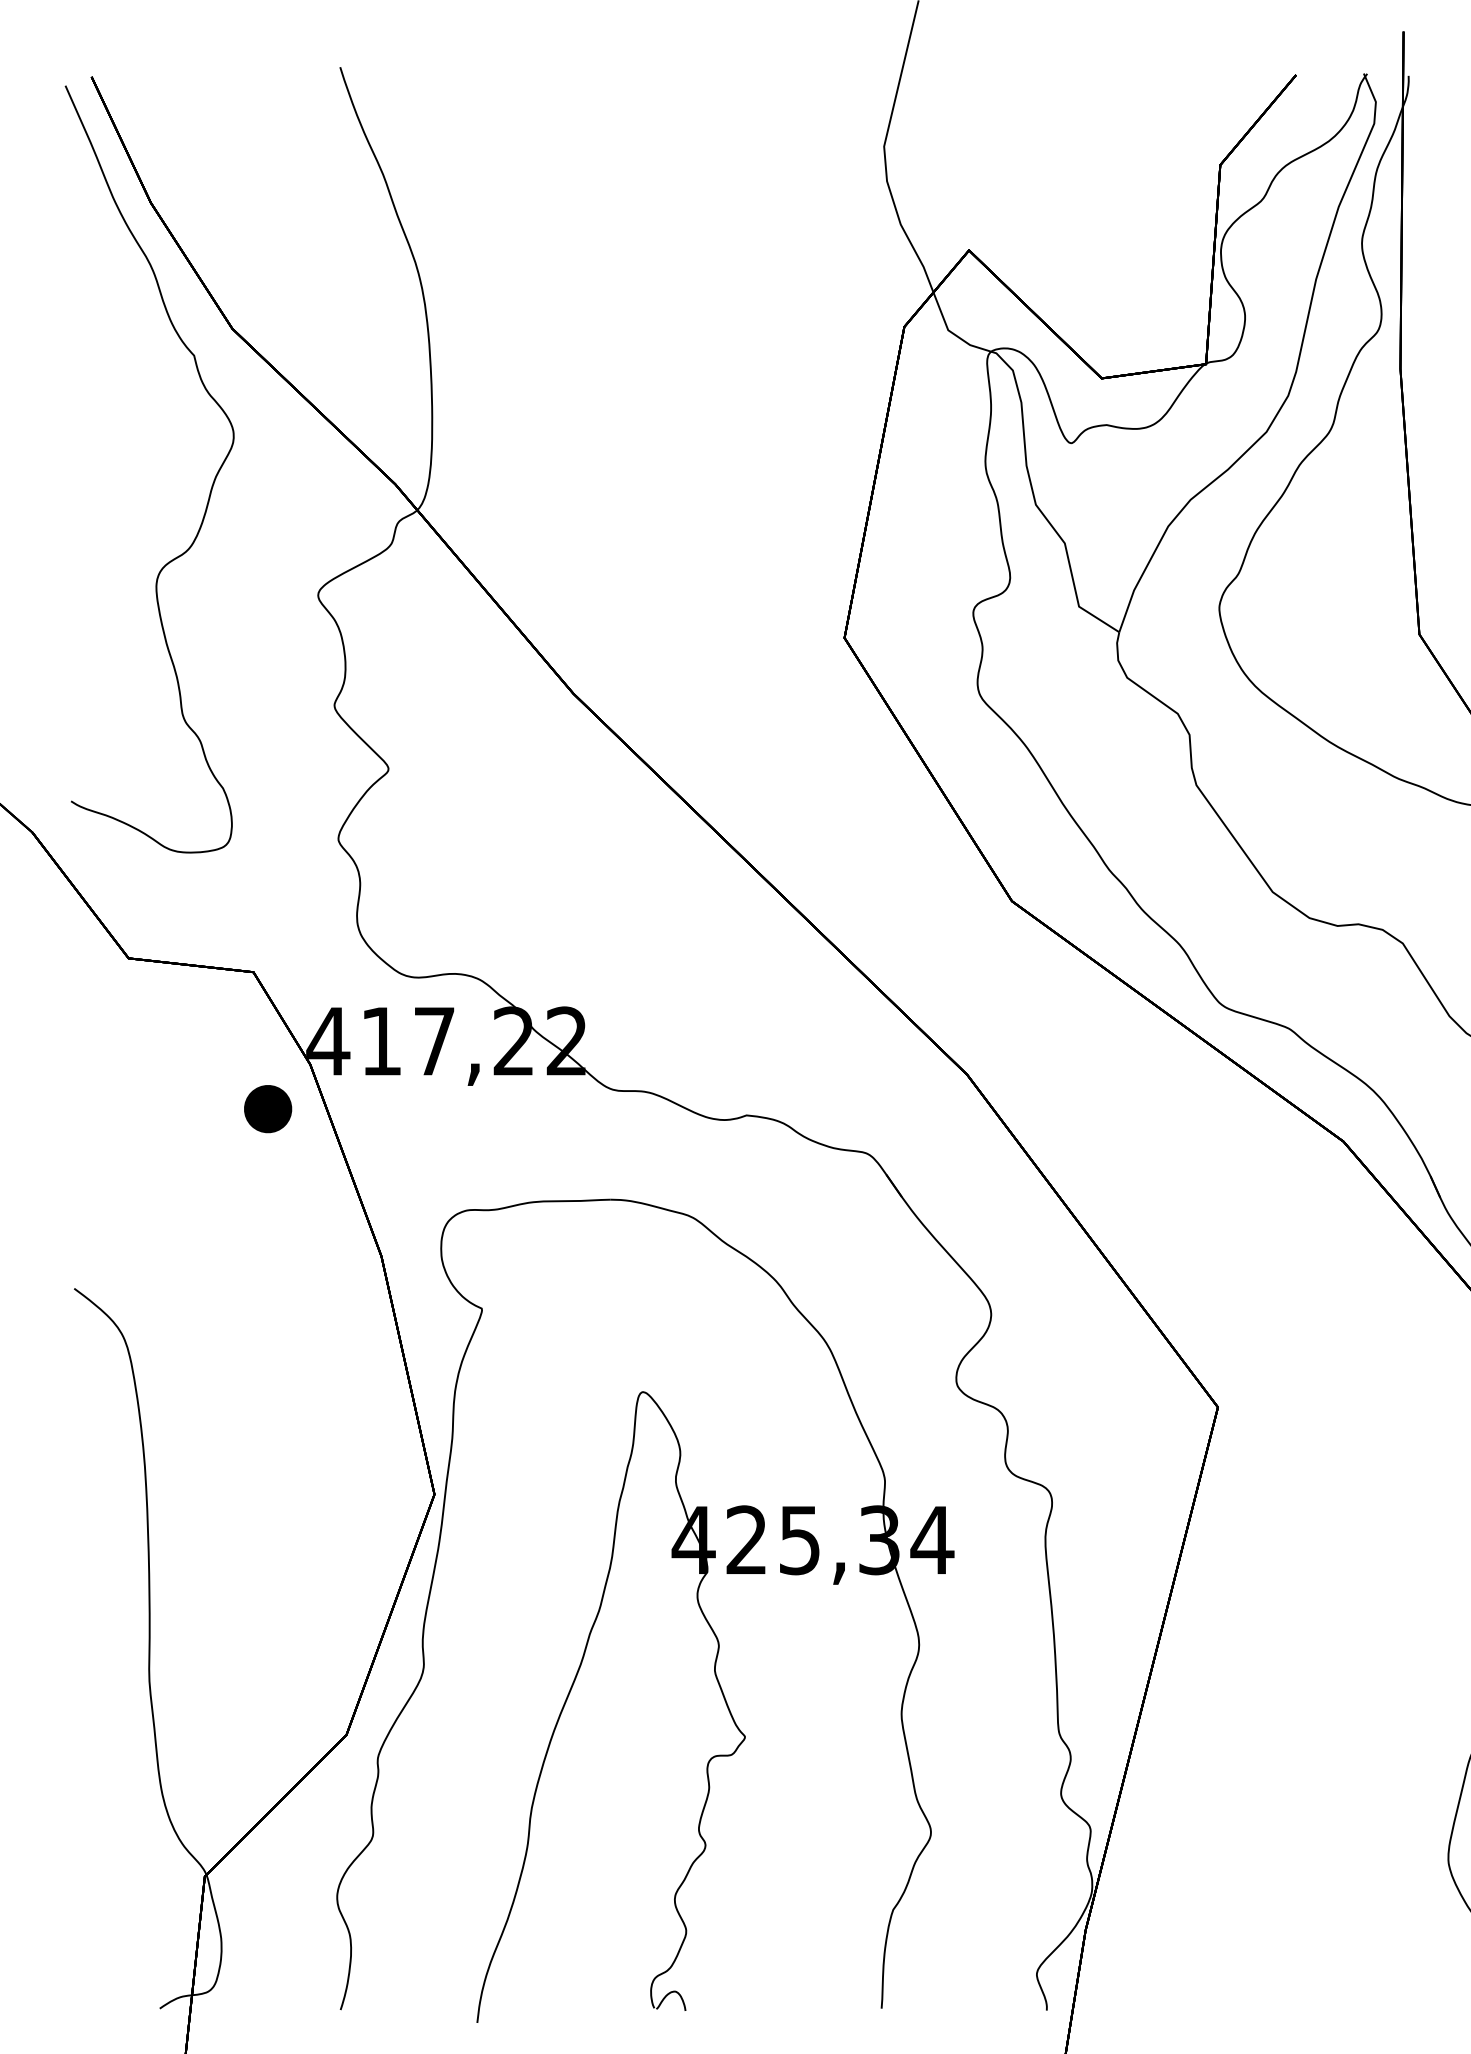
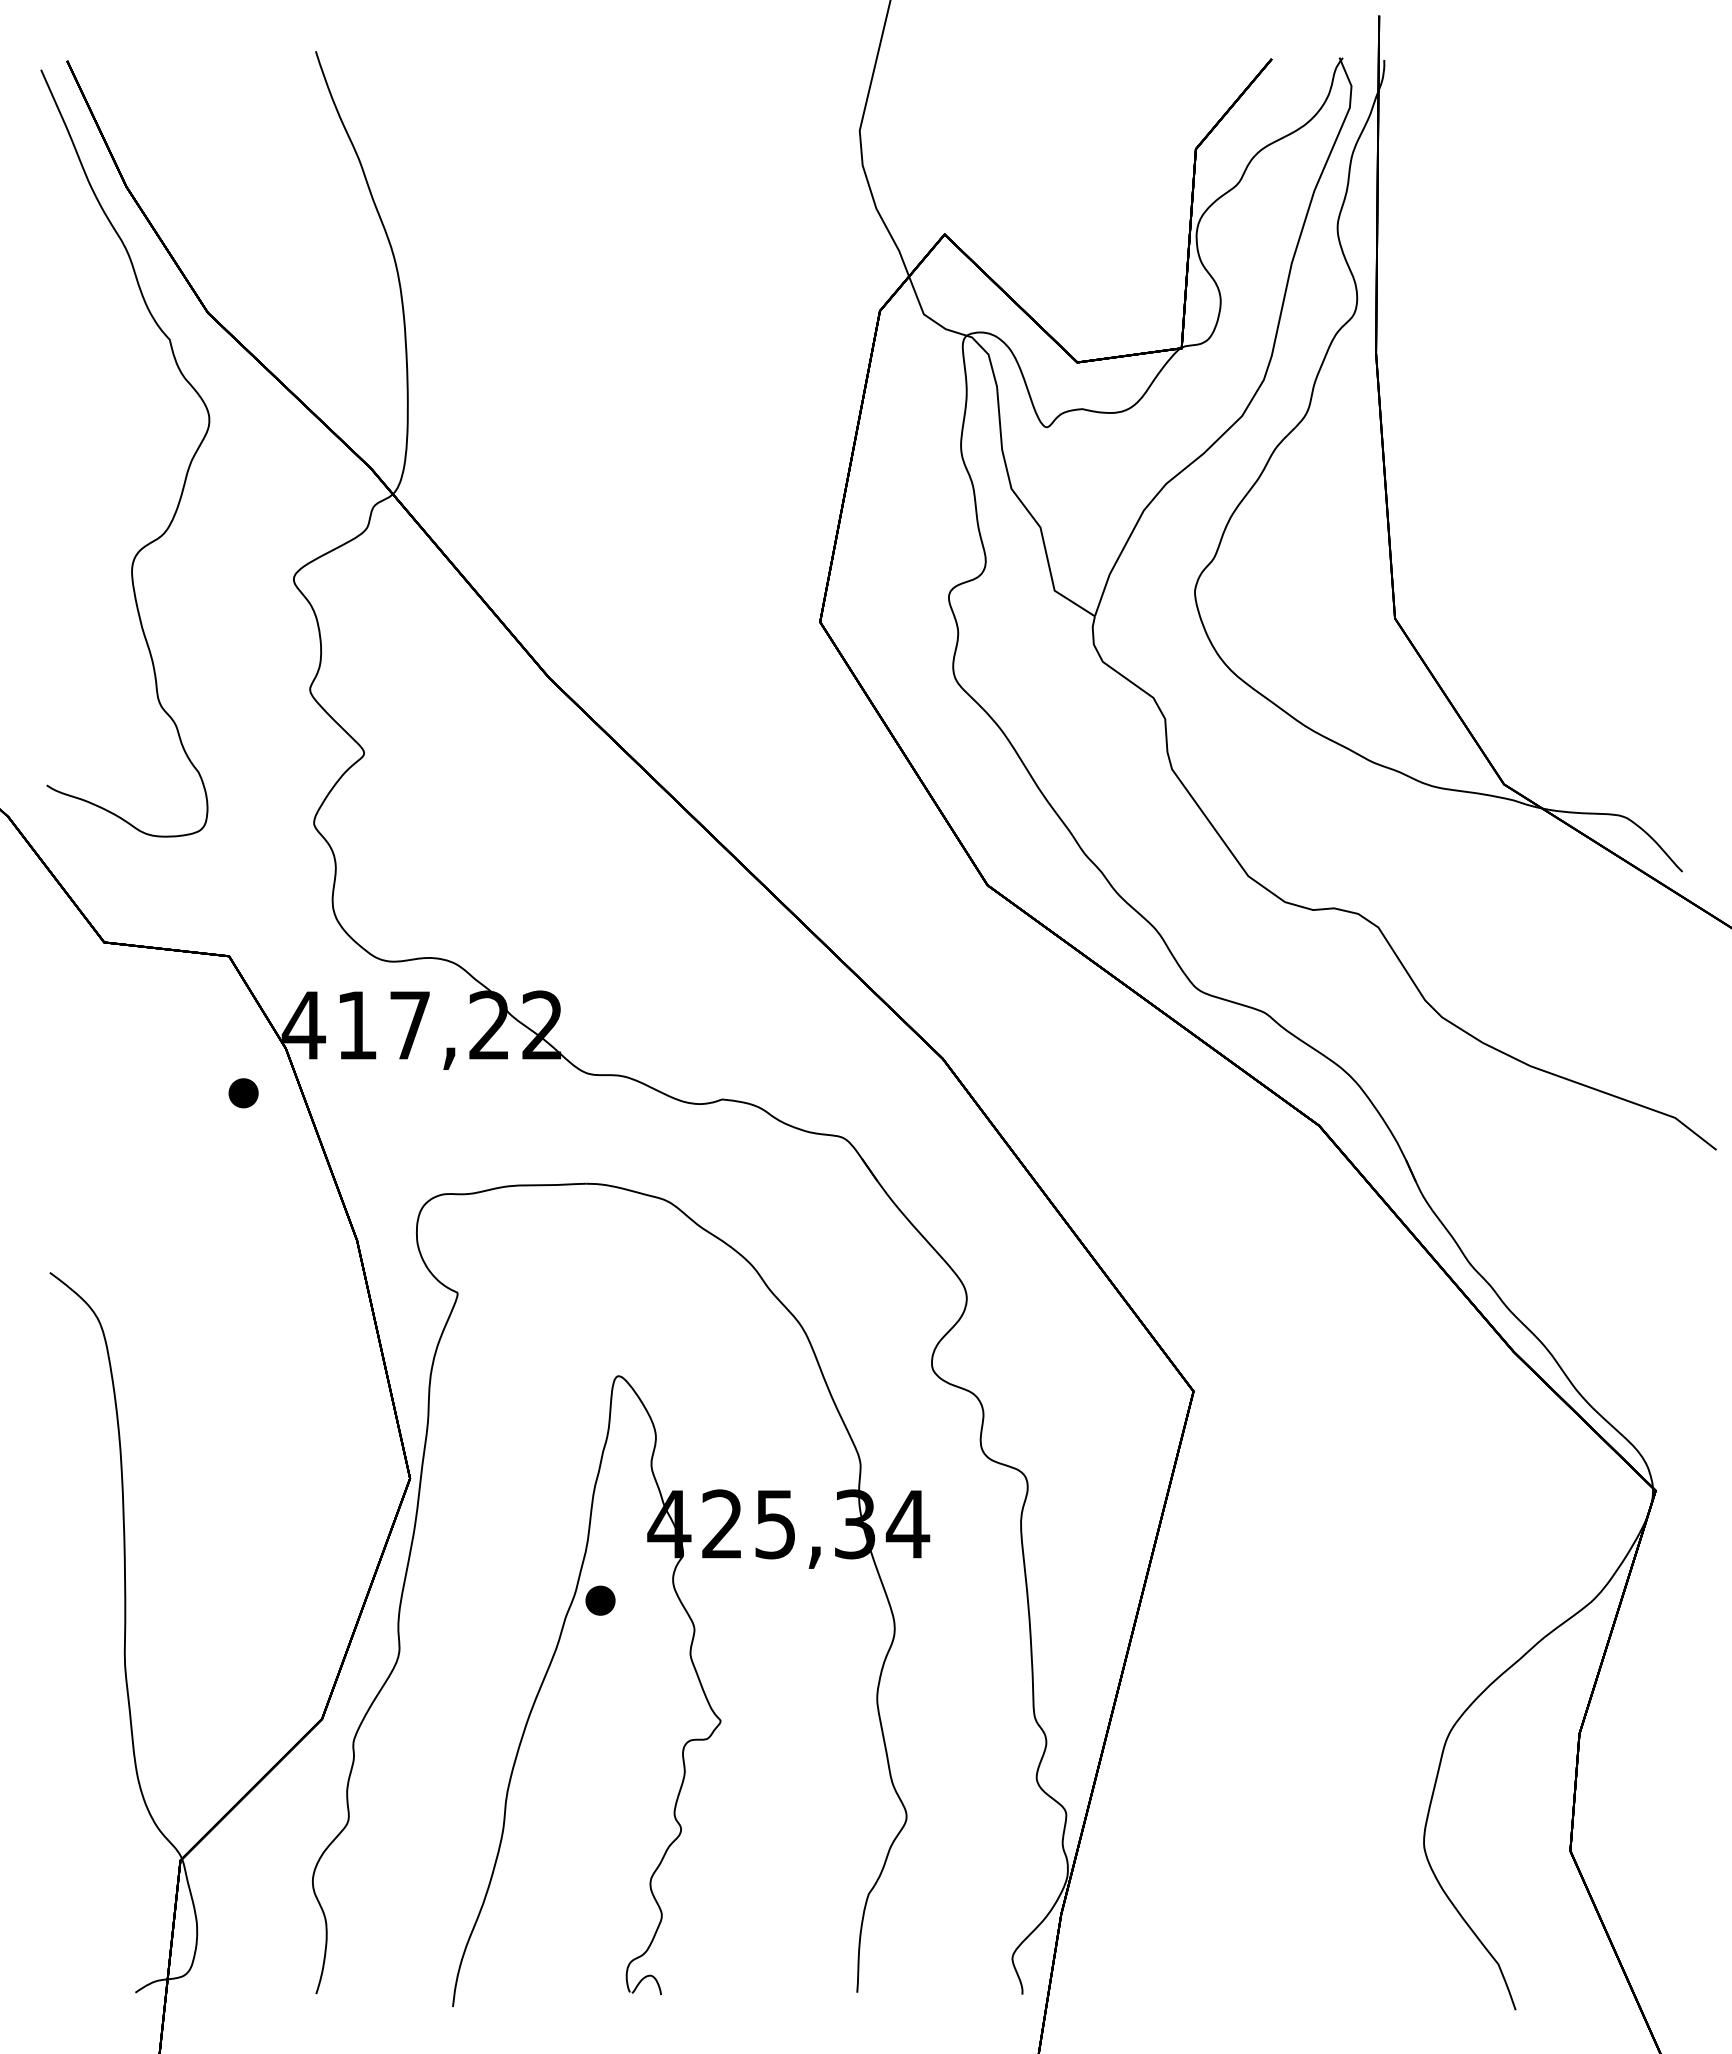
part: (267, 1109) -> (243, 1093), size x0.62
part: (624, 1616) -> (600, 1600), added

